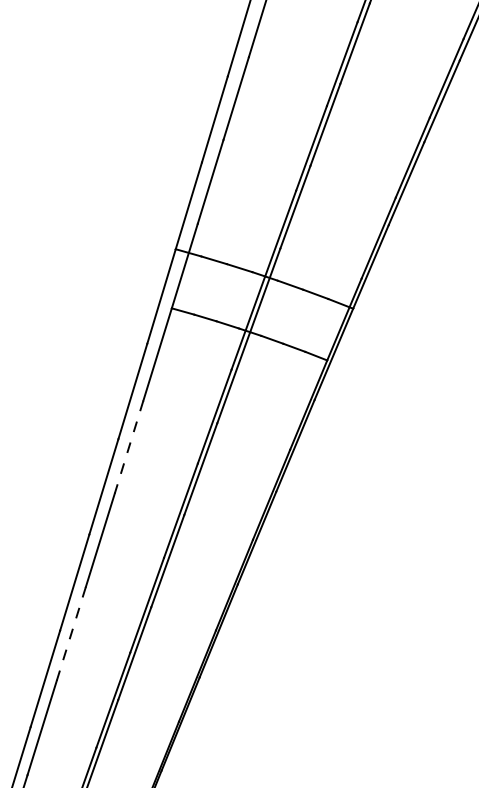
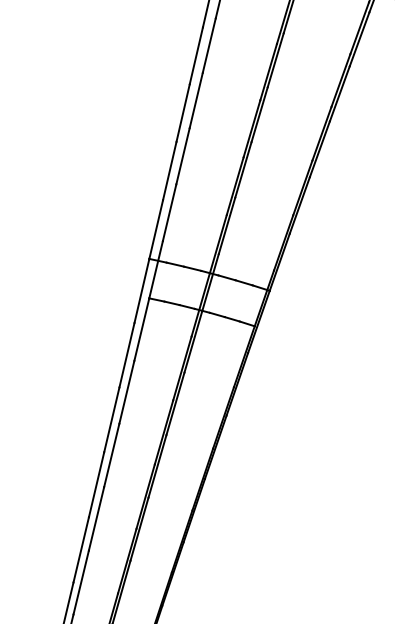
line: (128, 447) -> (126, 392), dashed -> solid
line: (71, 633) -> (96, 518), dashed -> solid

